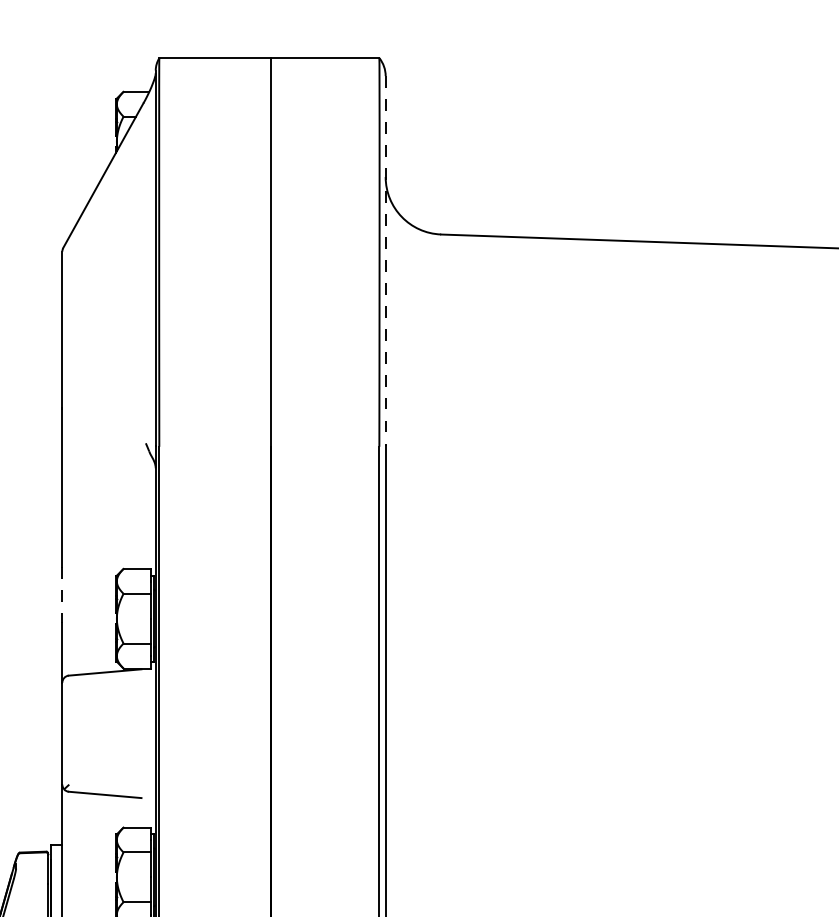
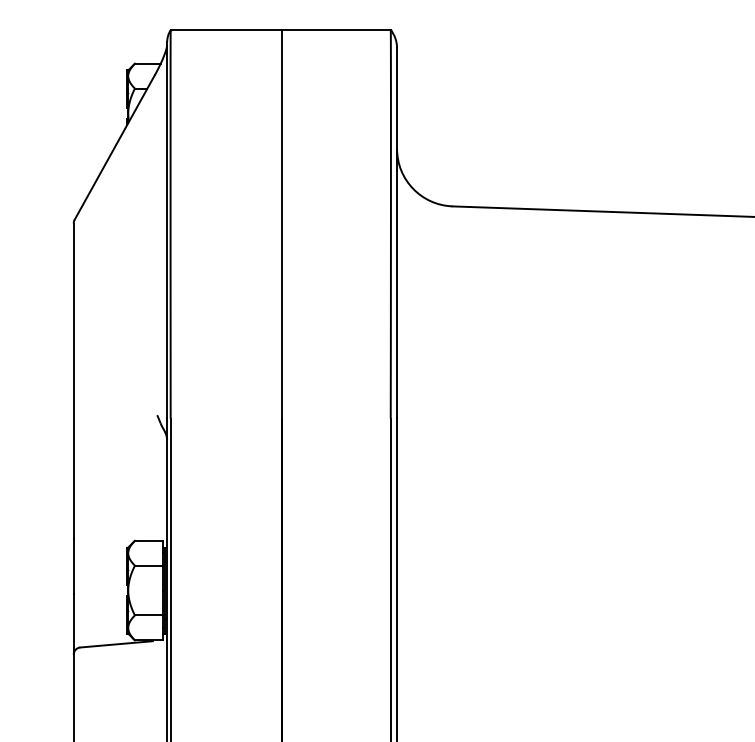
line: (385, 261) -> (396, 233), dashed -> solid
line: (62, 595) -> (73, 567), dashed -> solid

